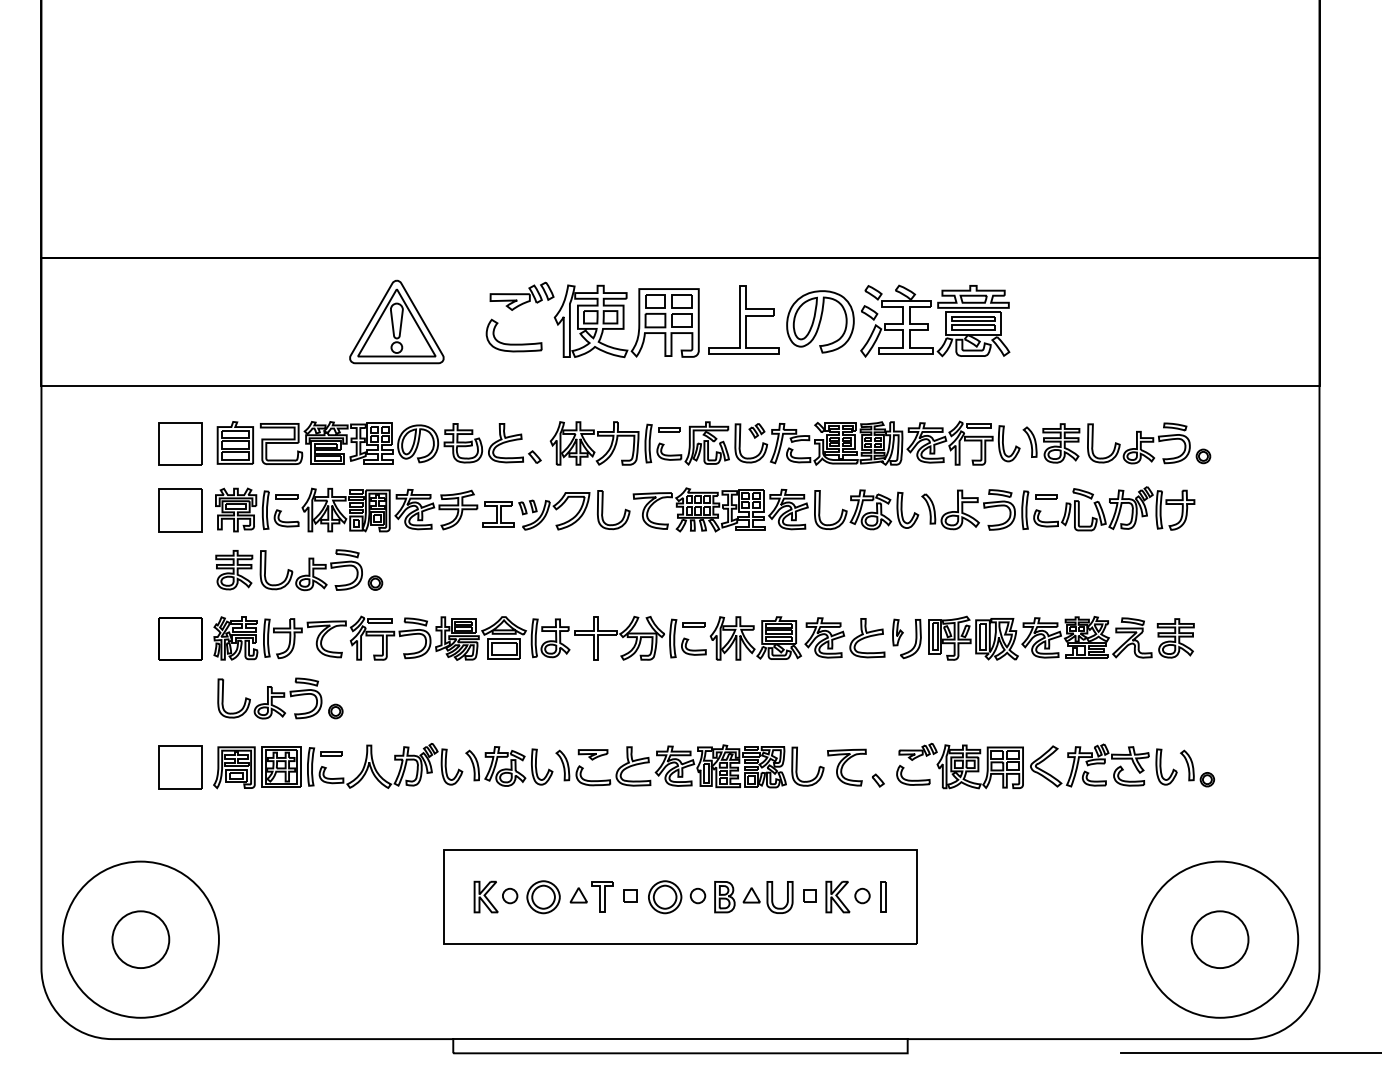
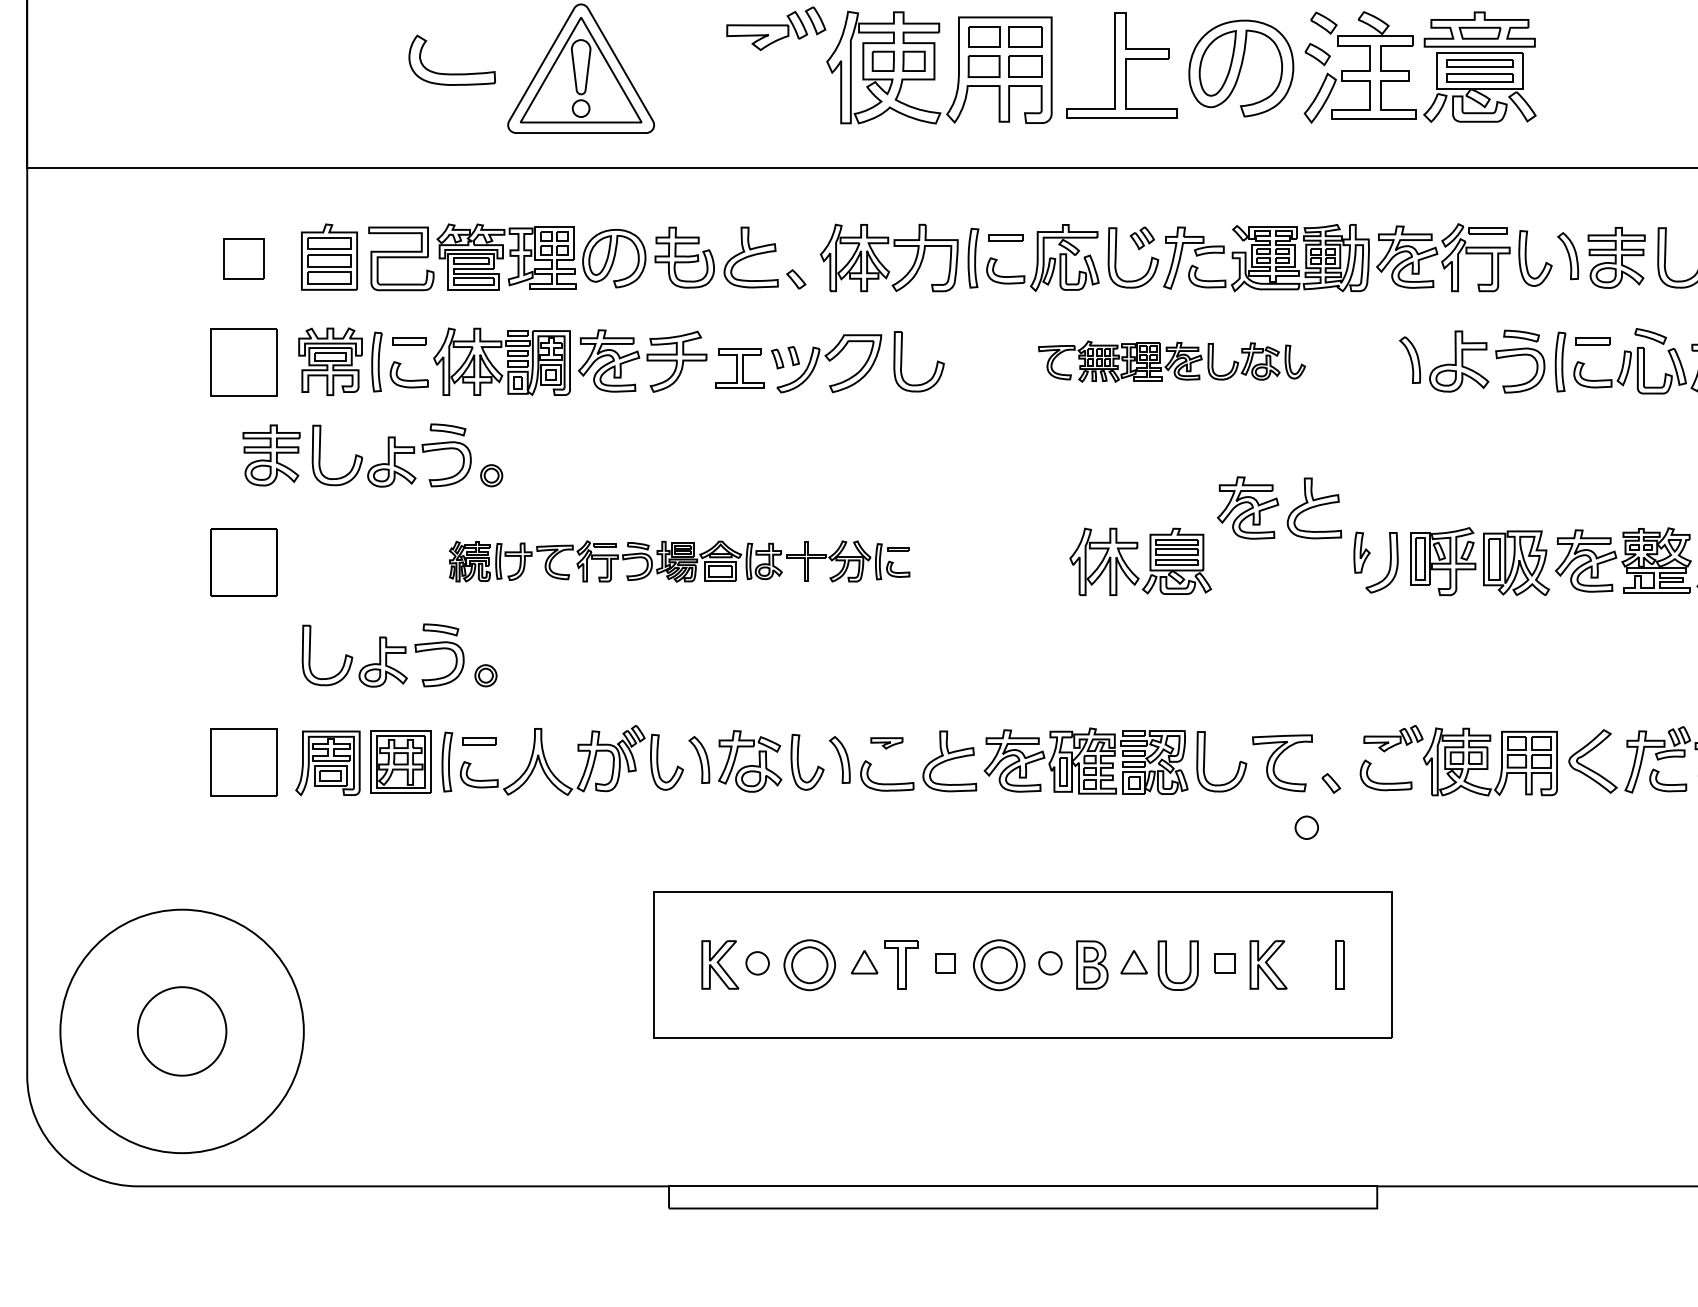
part: (513, 343) -> (451, 72), moved
part: (180, 443) -> (243, 258), size x0.6
part: (775, 509) -> (1171, 360), size x0.6
part: (299, 570) -> (373, 456), moved
part: (459, 637) -> (678, 560), size x0.6
part: (844, 637) -> (1278, 507), moved
part: (592, 754) -> (886, 742), size x0.7
part: (862, 895) -> (1306, 826), moved

